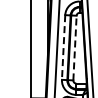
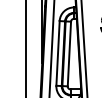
line: (64, 47) -> (58, 53), dashed -> solid
line: (75, 47) -> (69, 53), dashed -> solid

